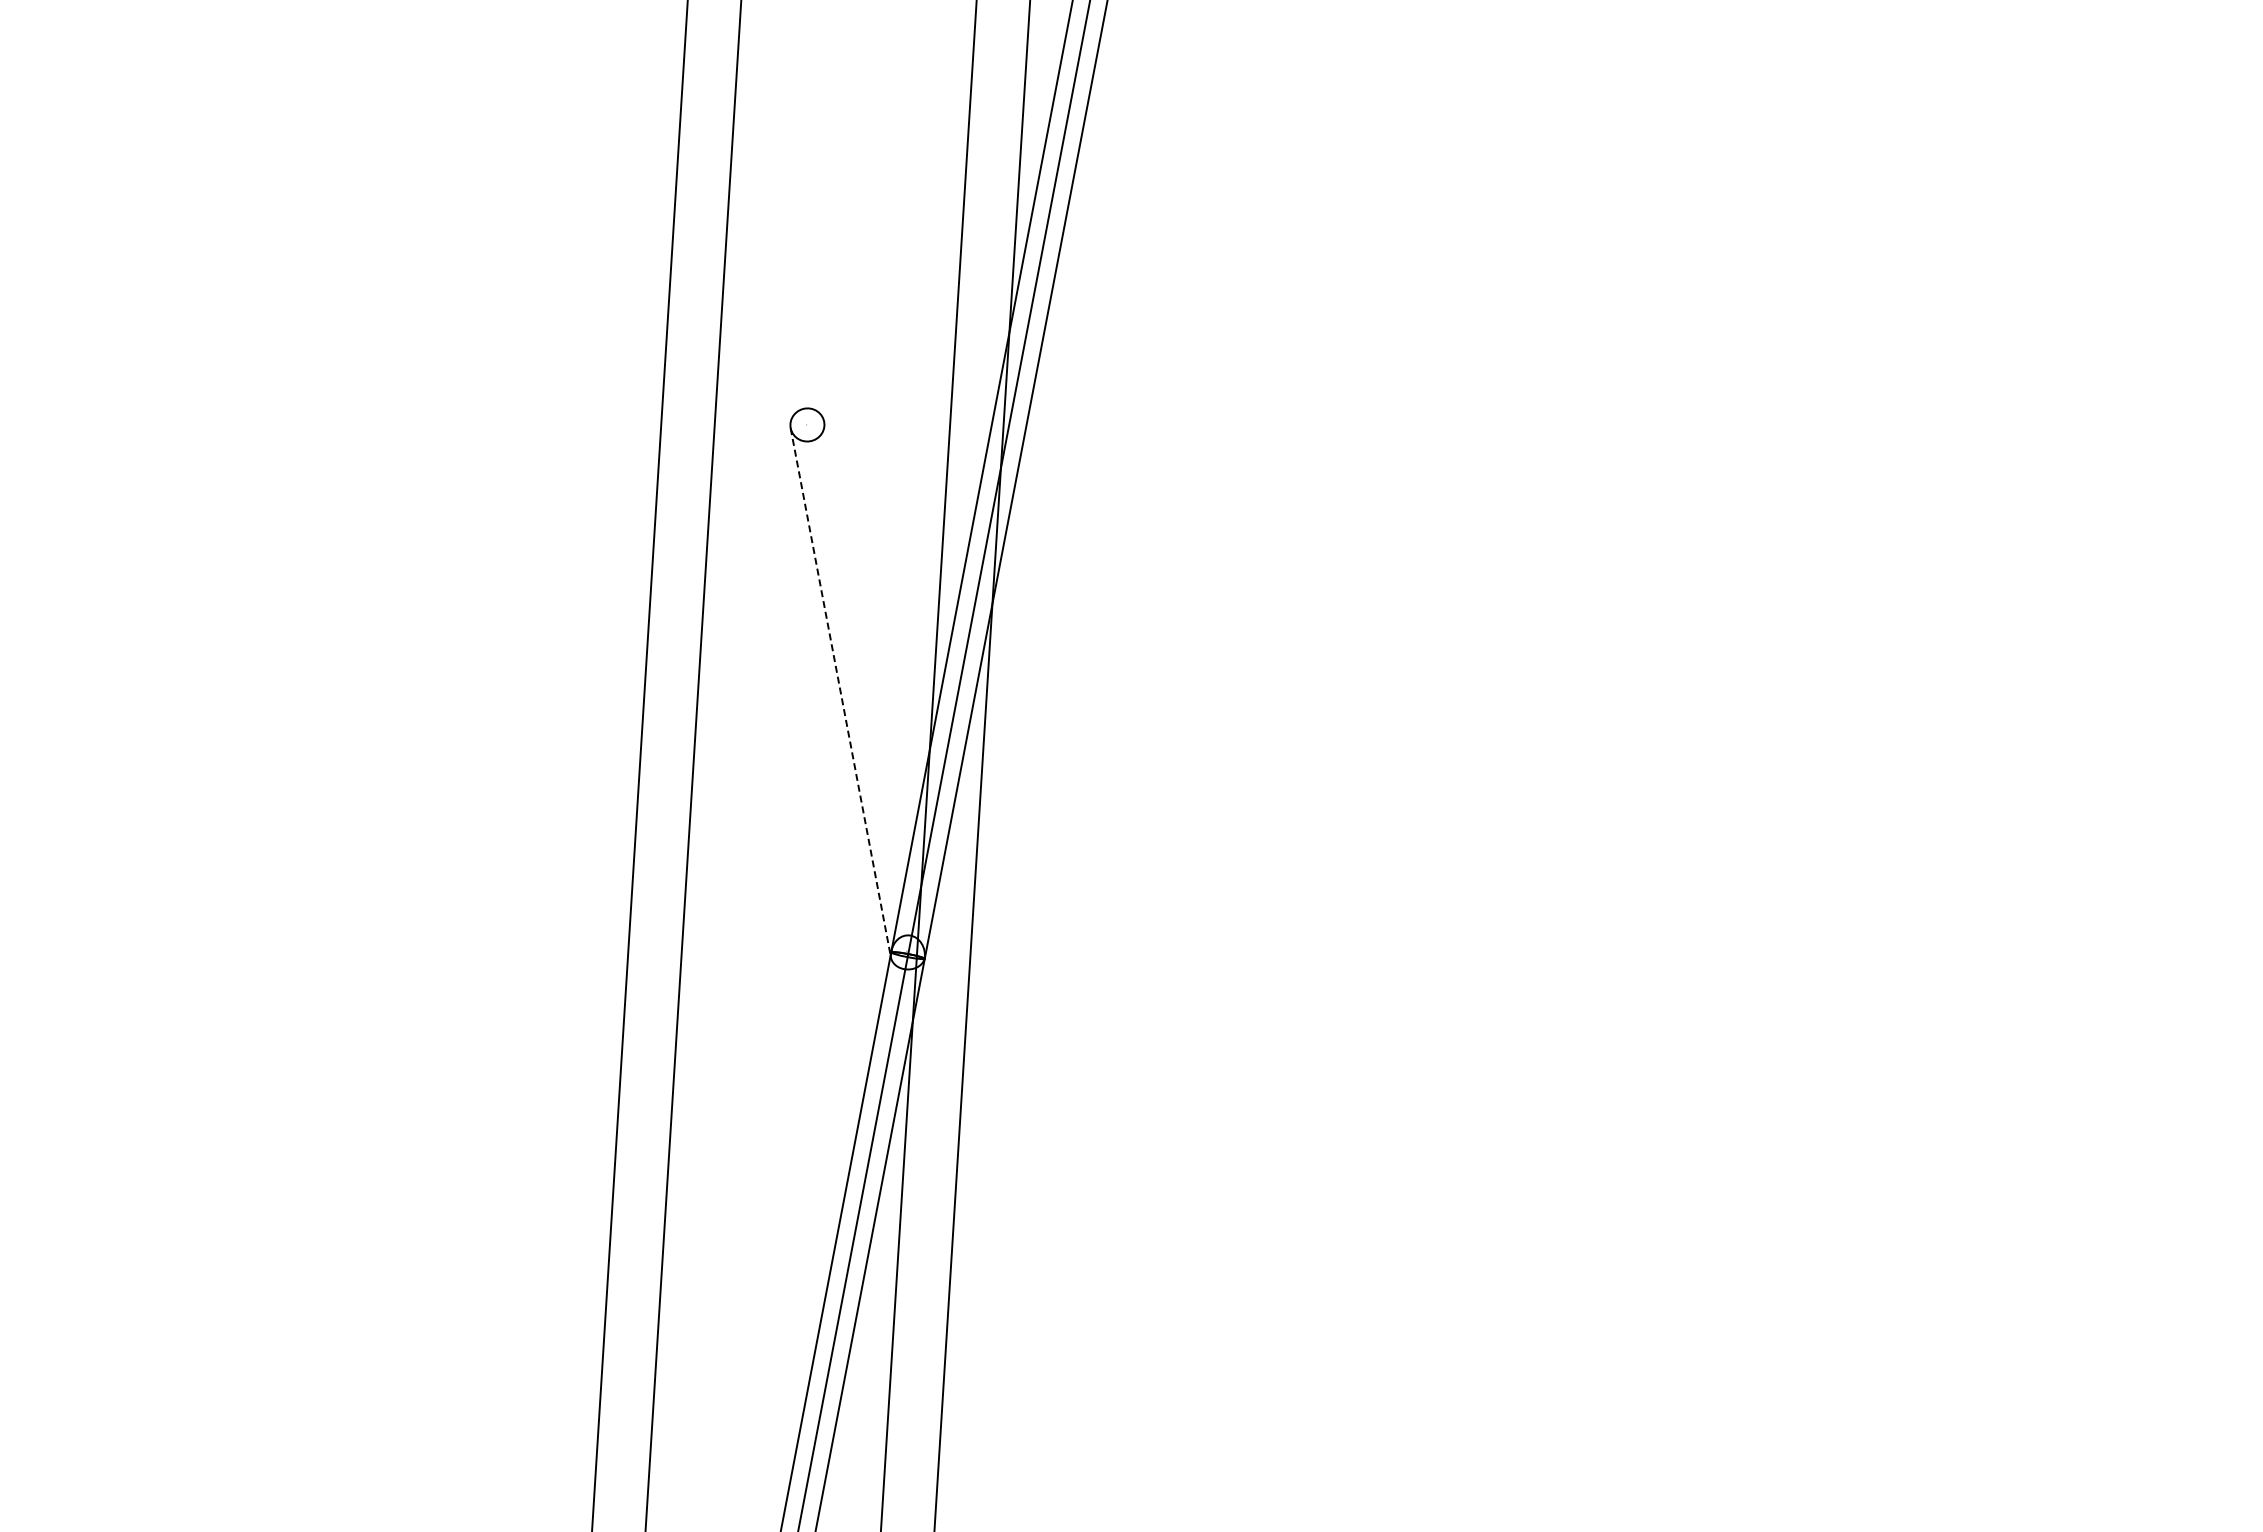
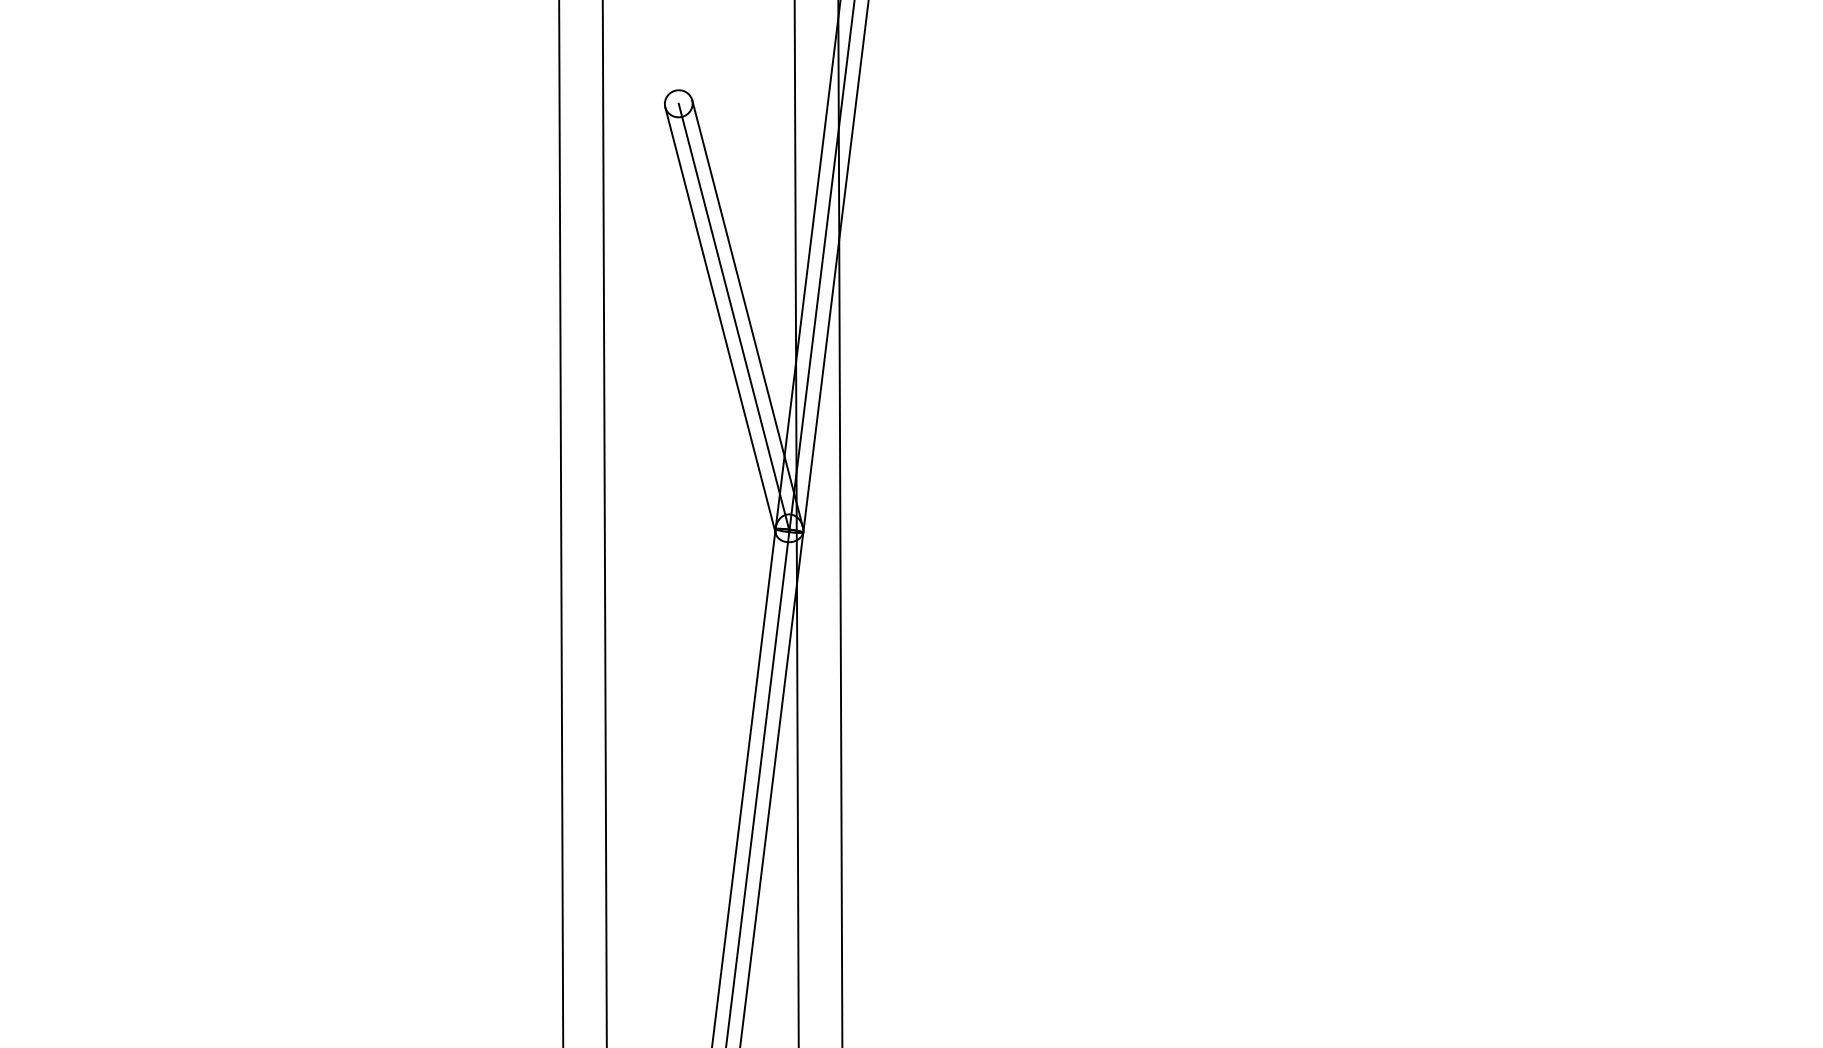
line: (874, 686) -> (747, 313), added
line: (857, 687) -> (733, 315), added
line: (840, 693) -> (720, 320), dashed -> solid

